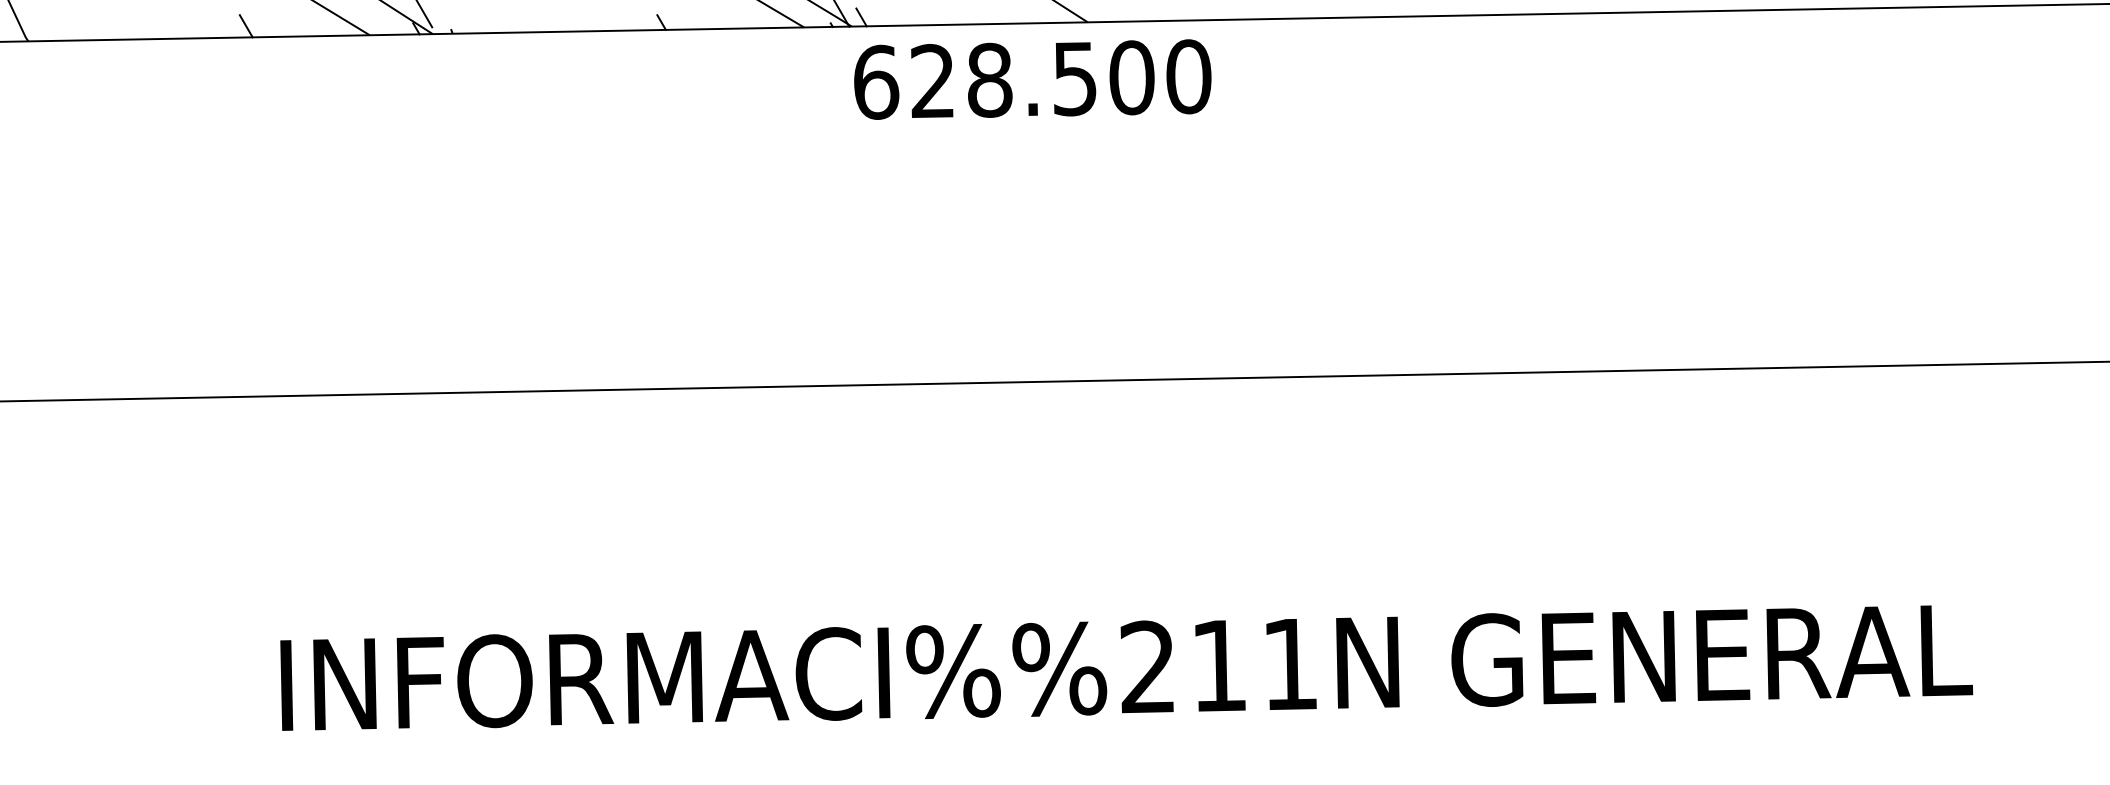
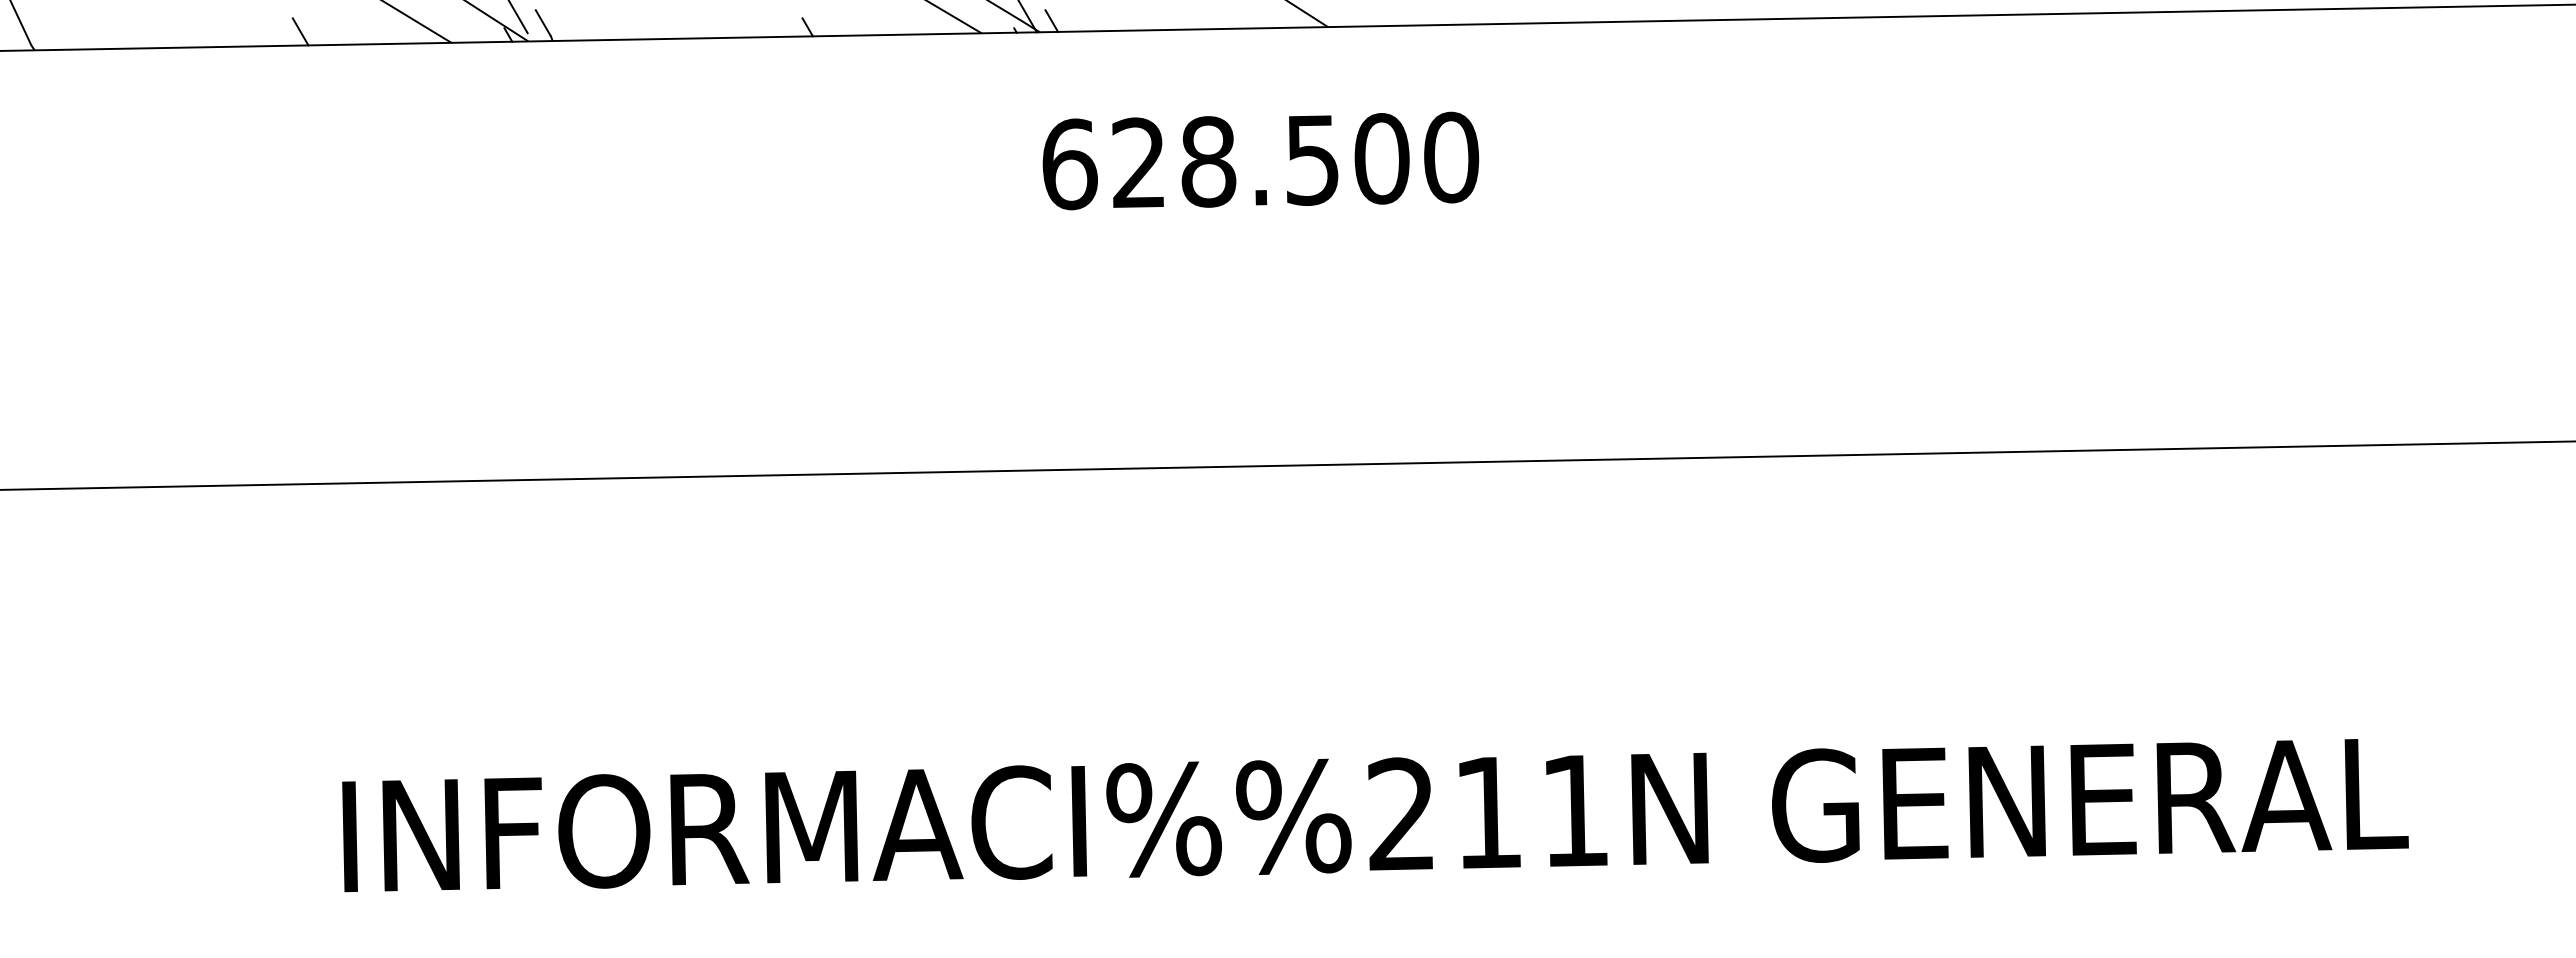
line: (444, 18) -> (542, 22), added
text: (1032, 79) -> (1260, 160), moved

